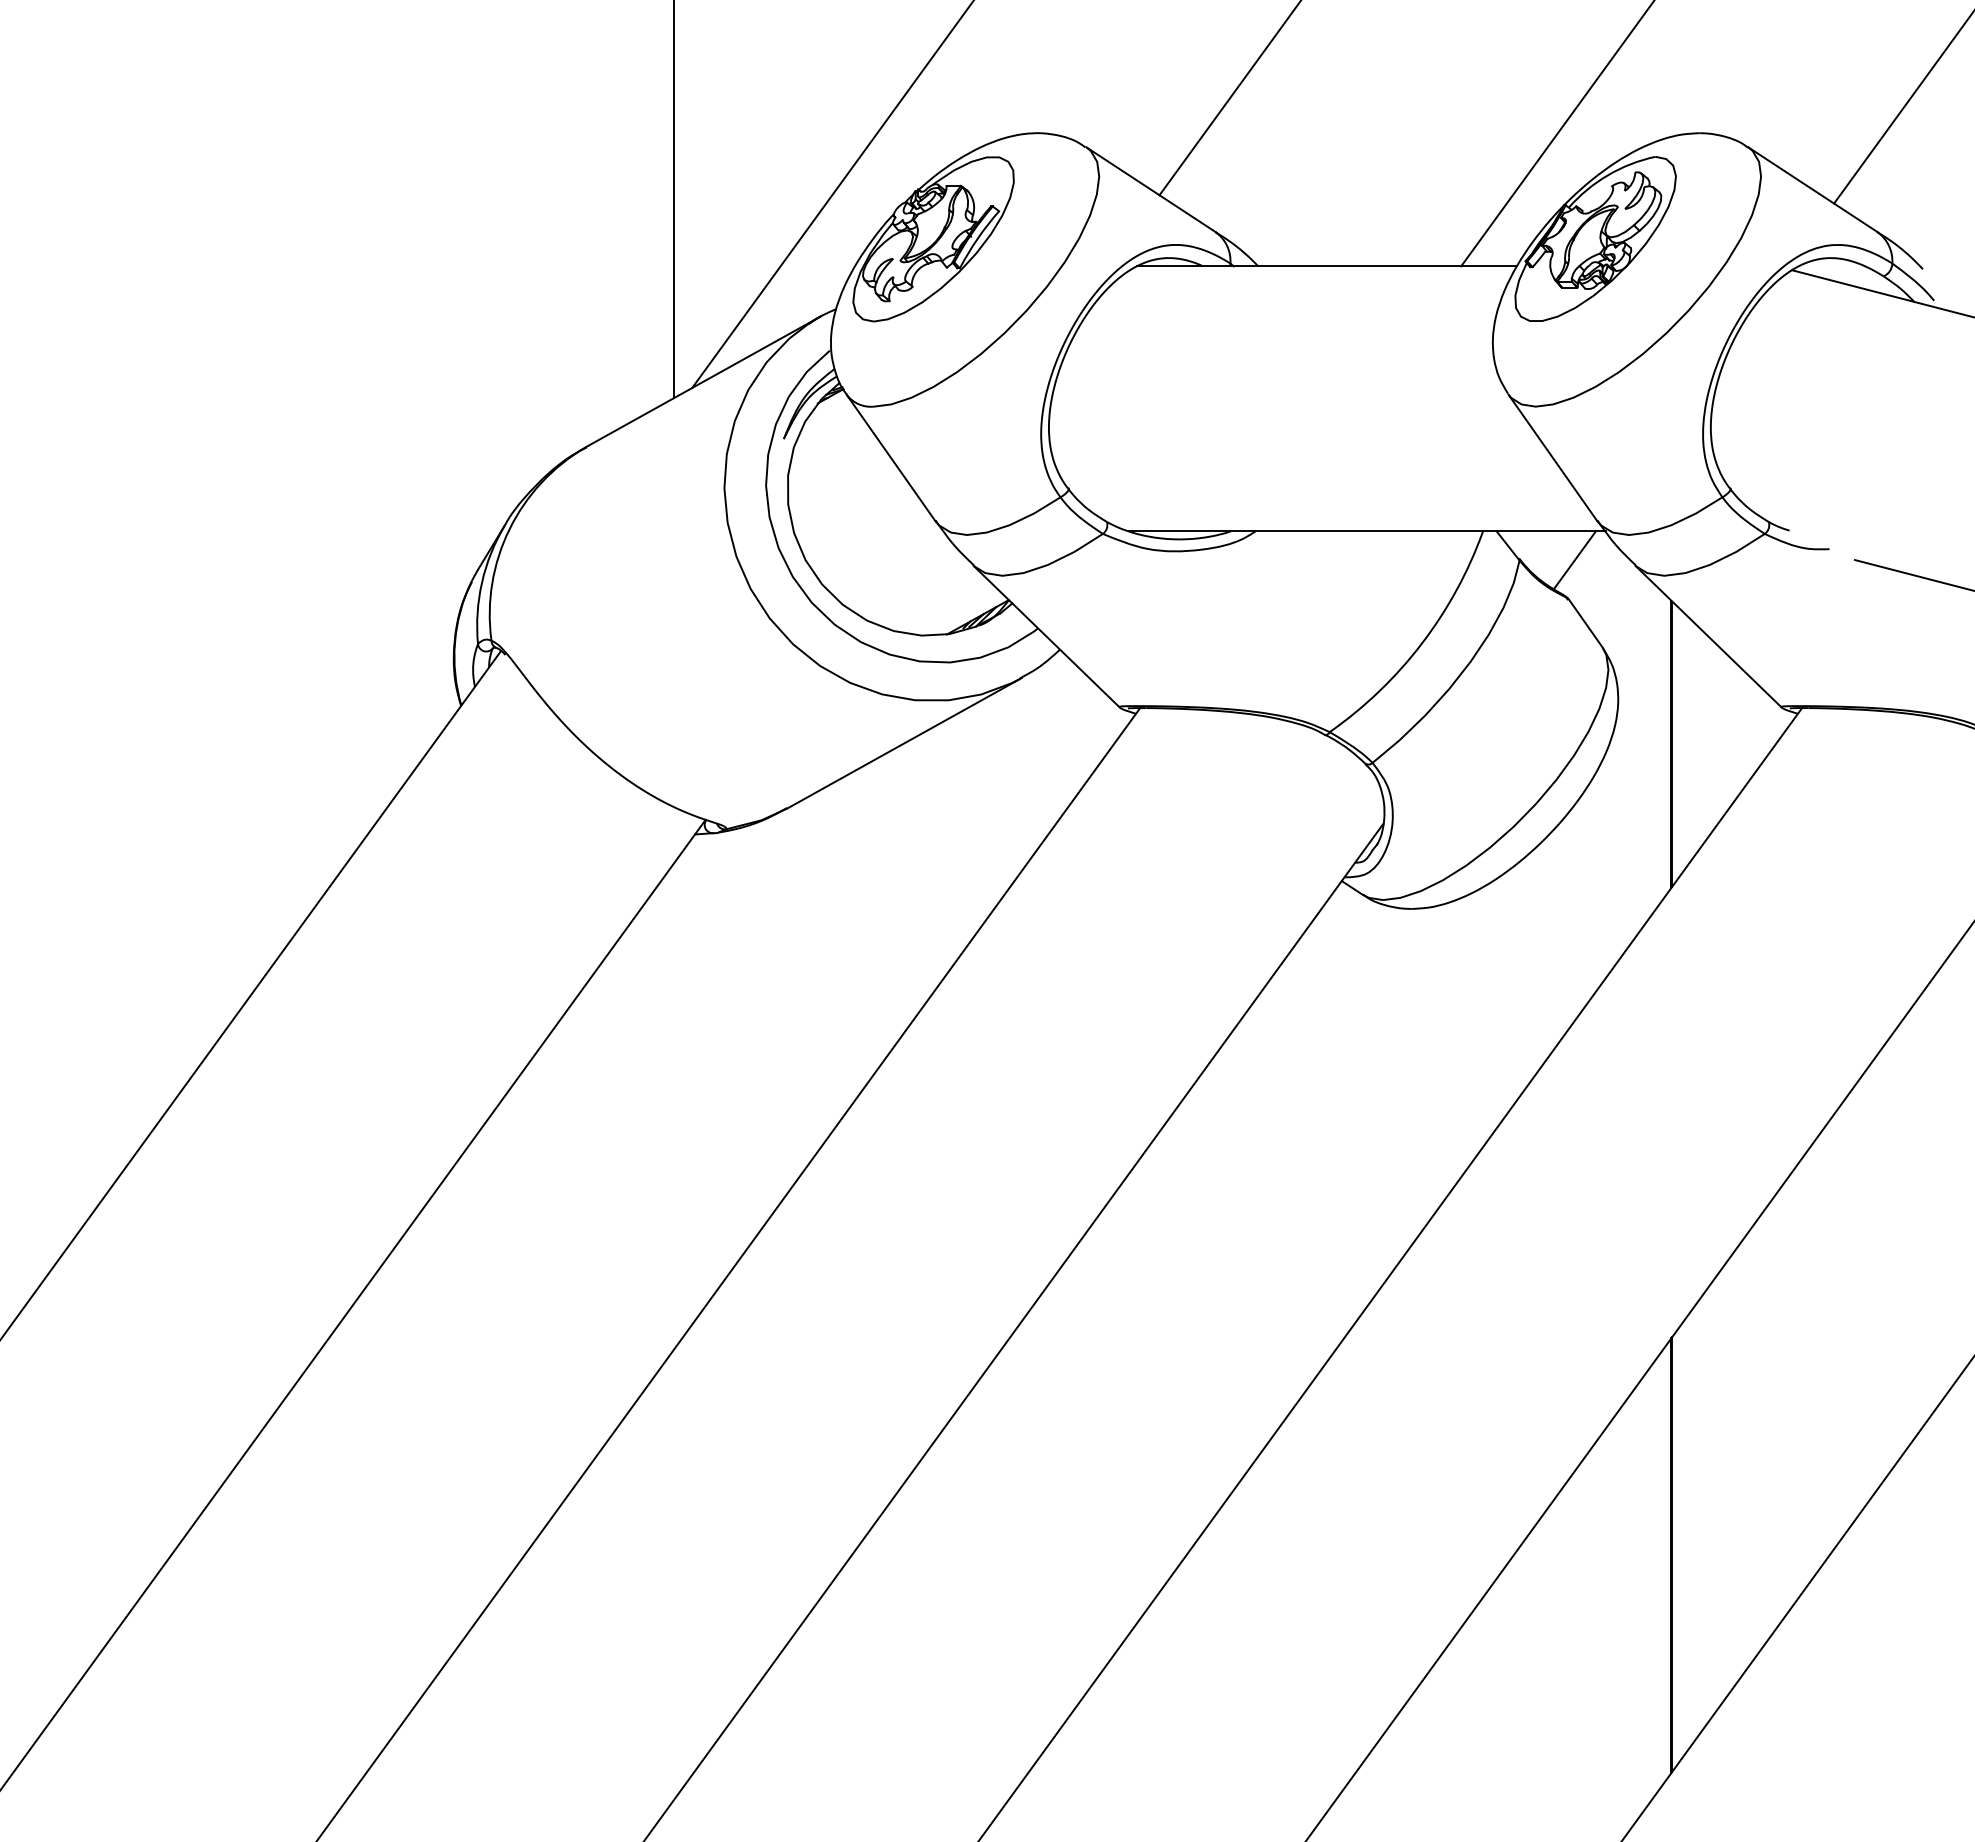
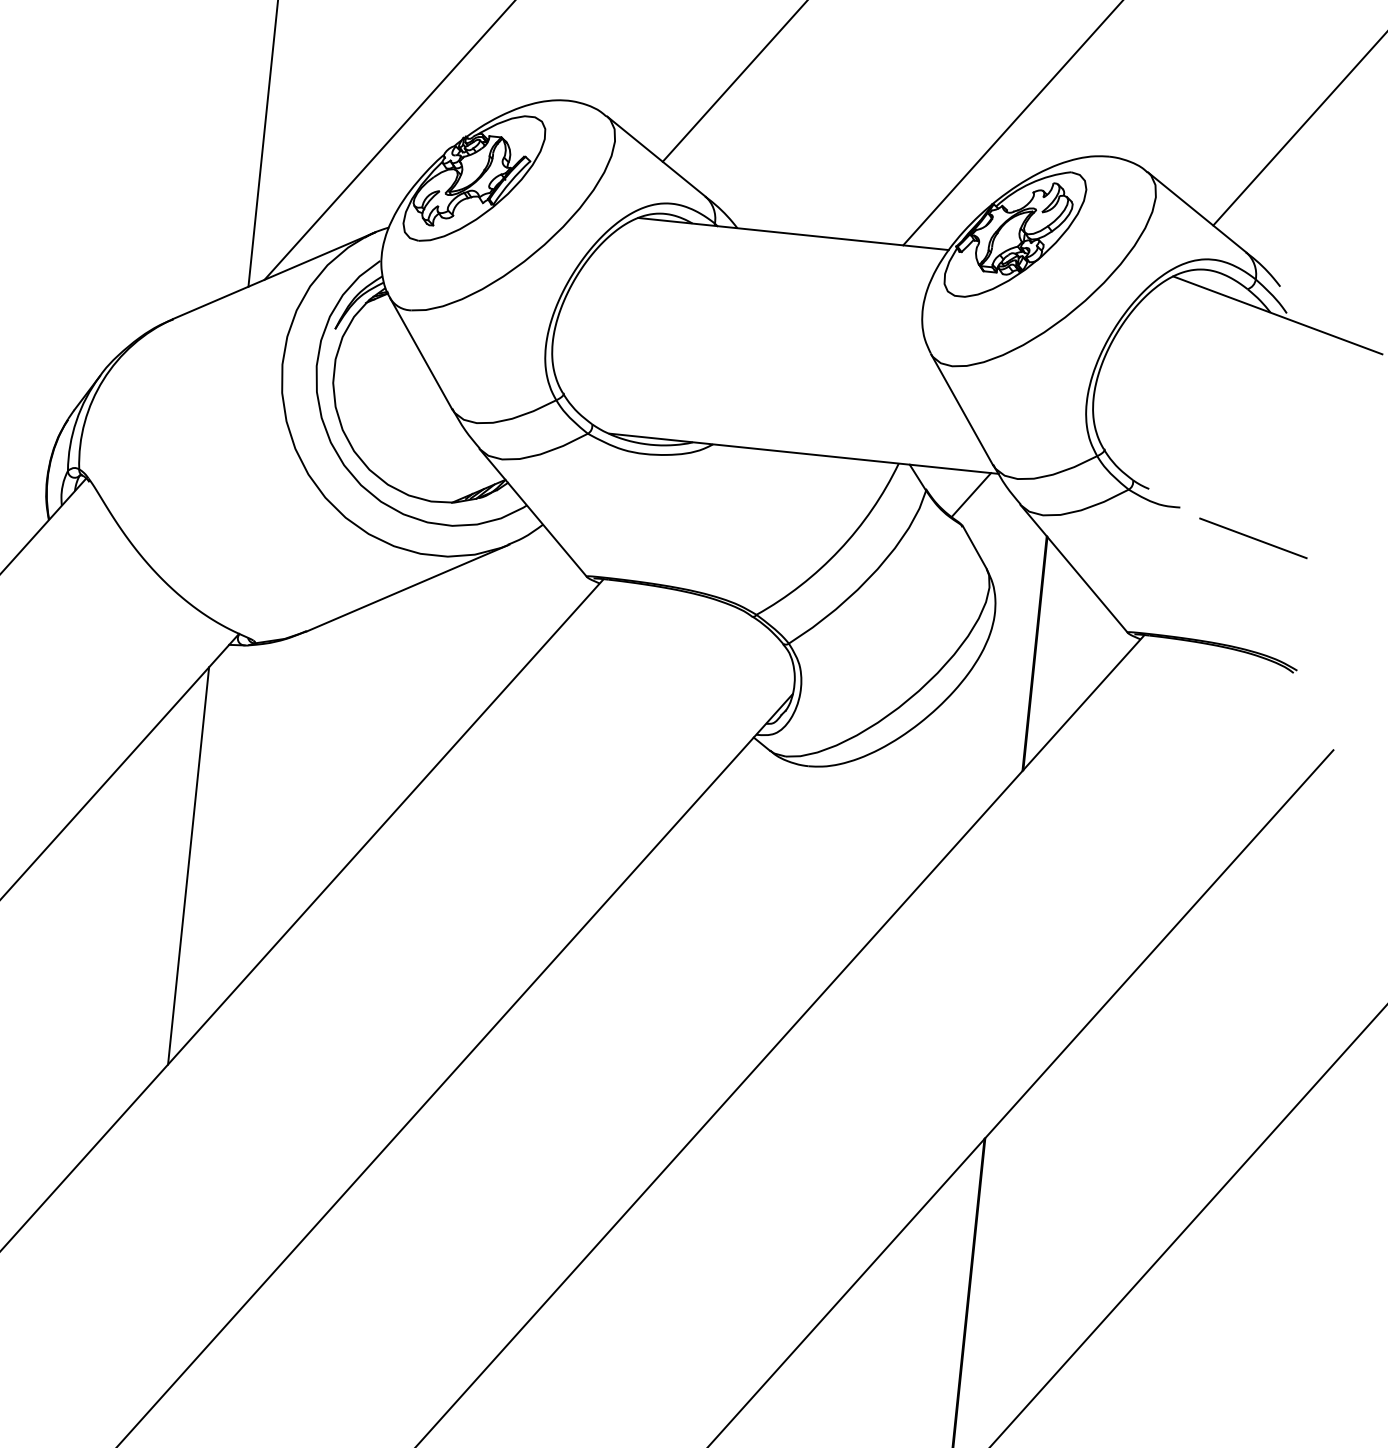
line: (673, 1107) -> (188, 866), added

